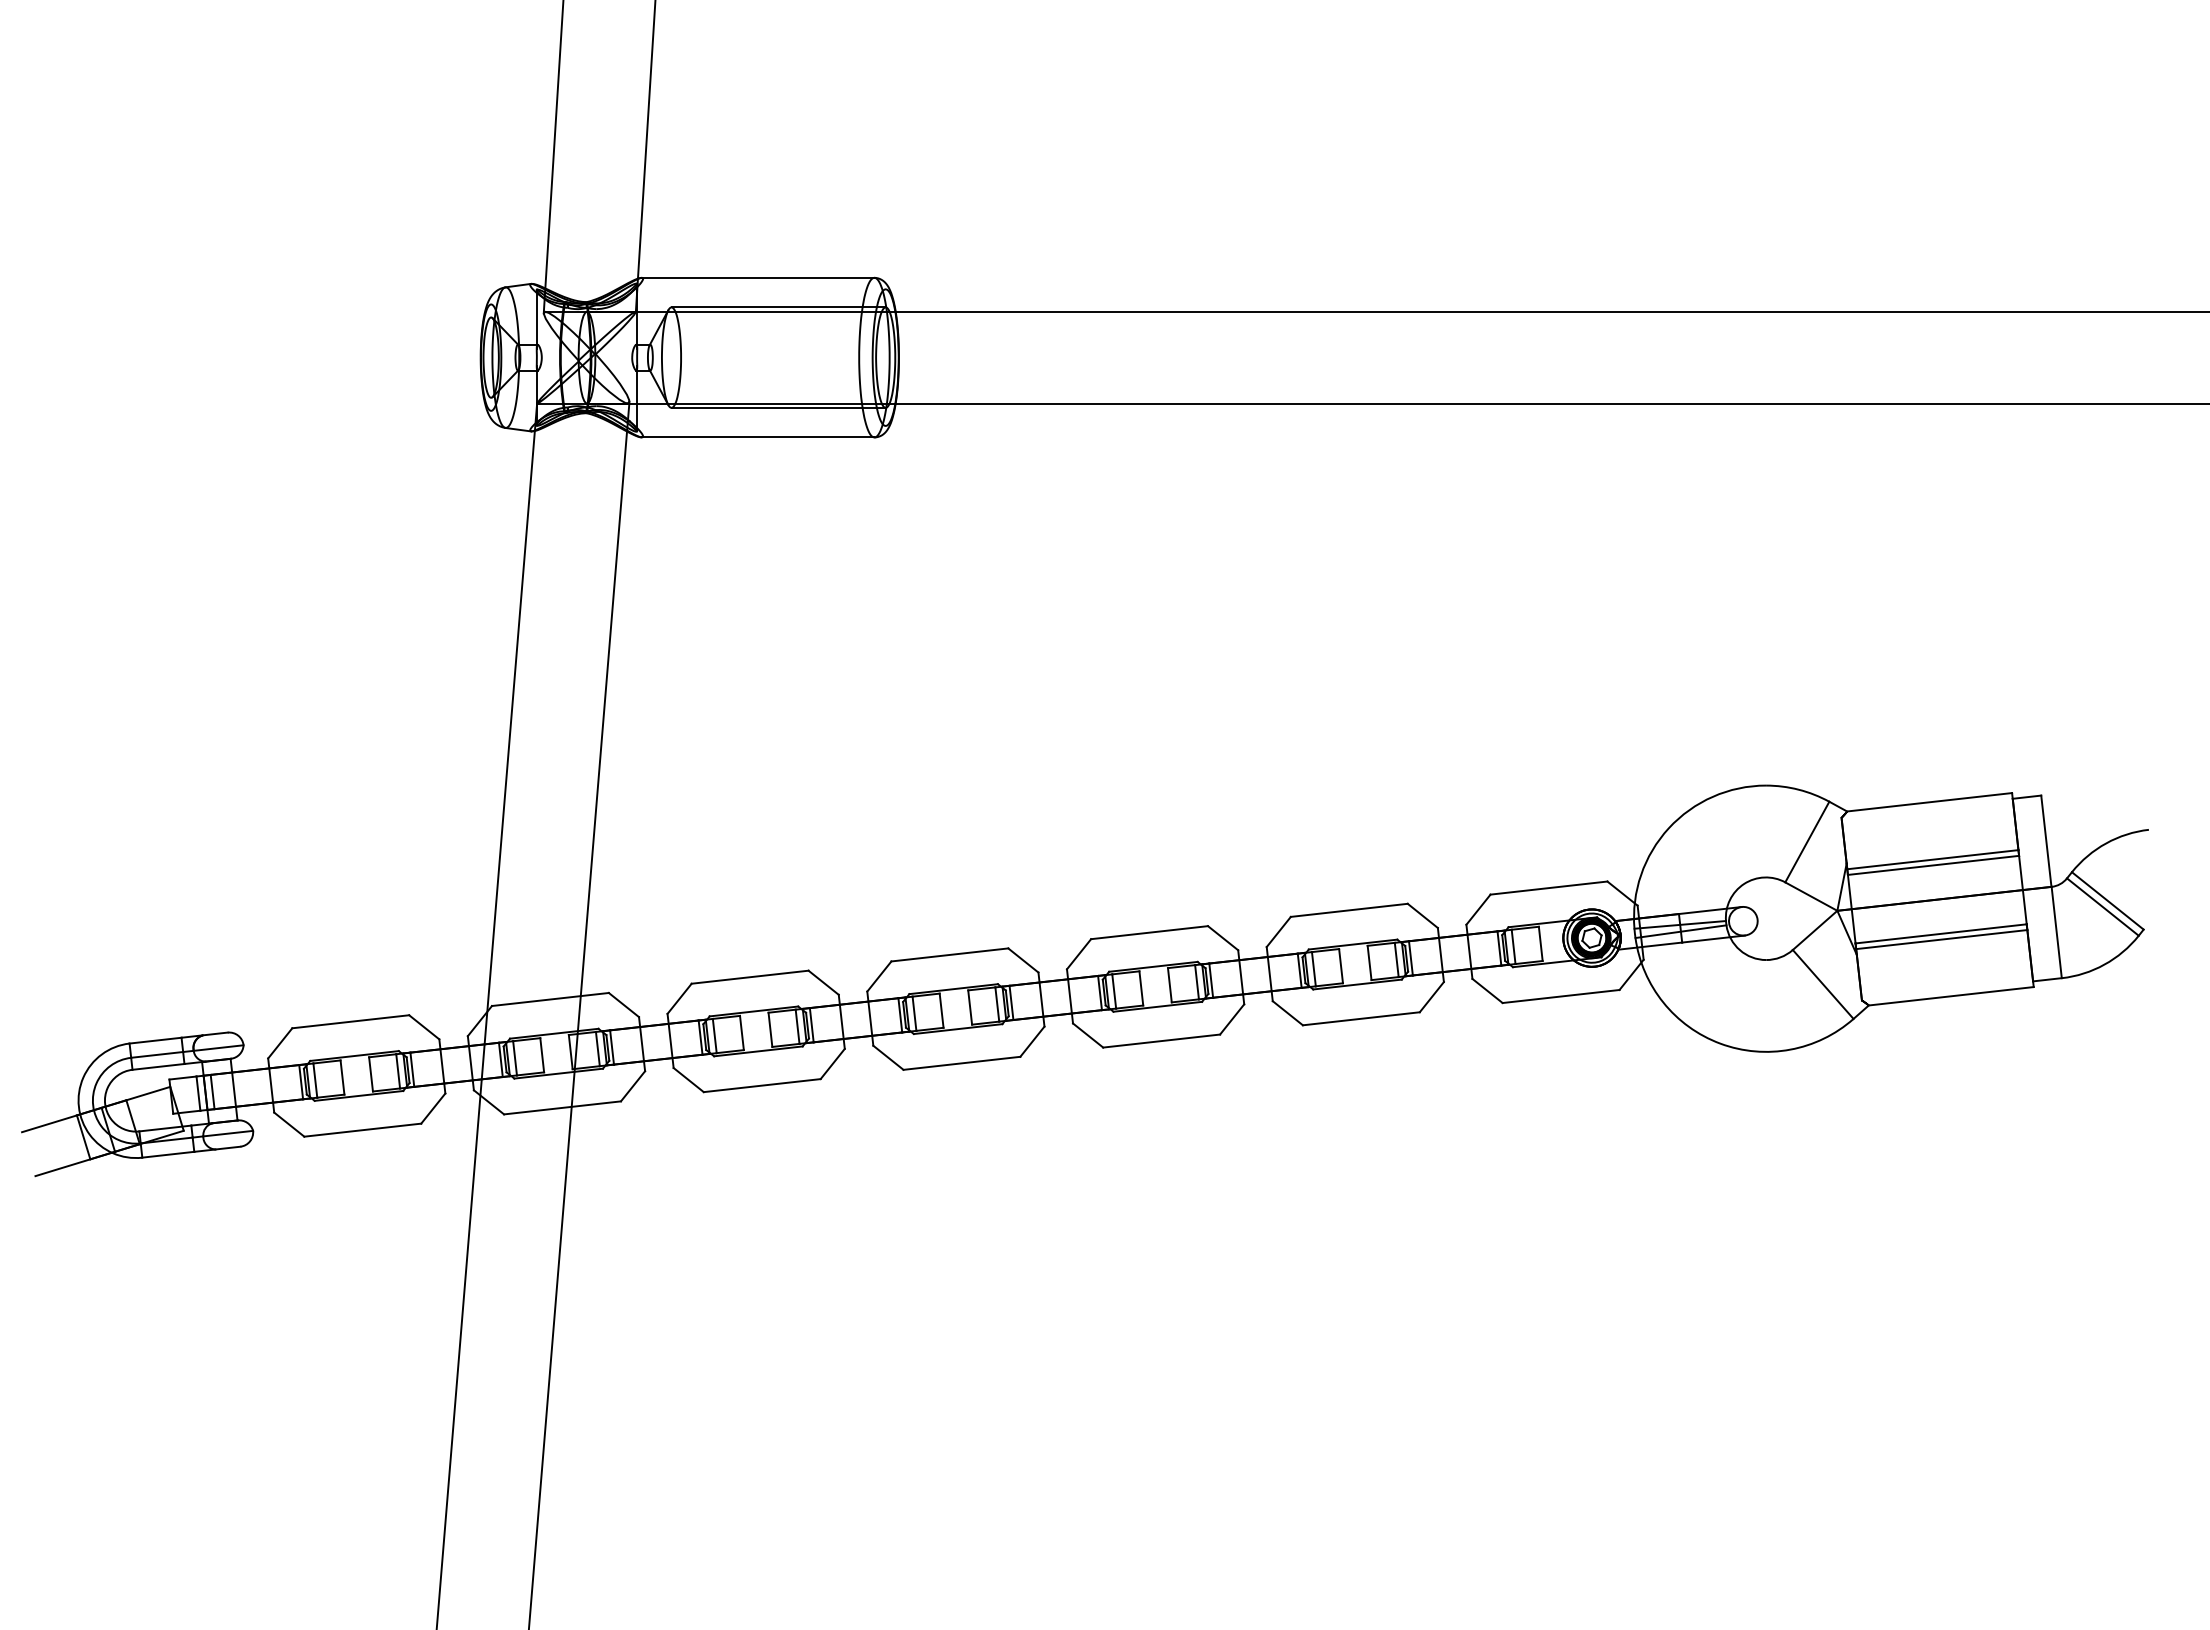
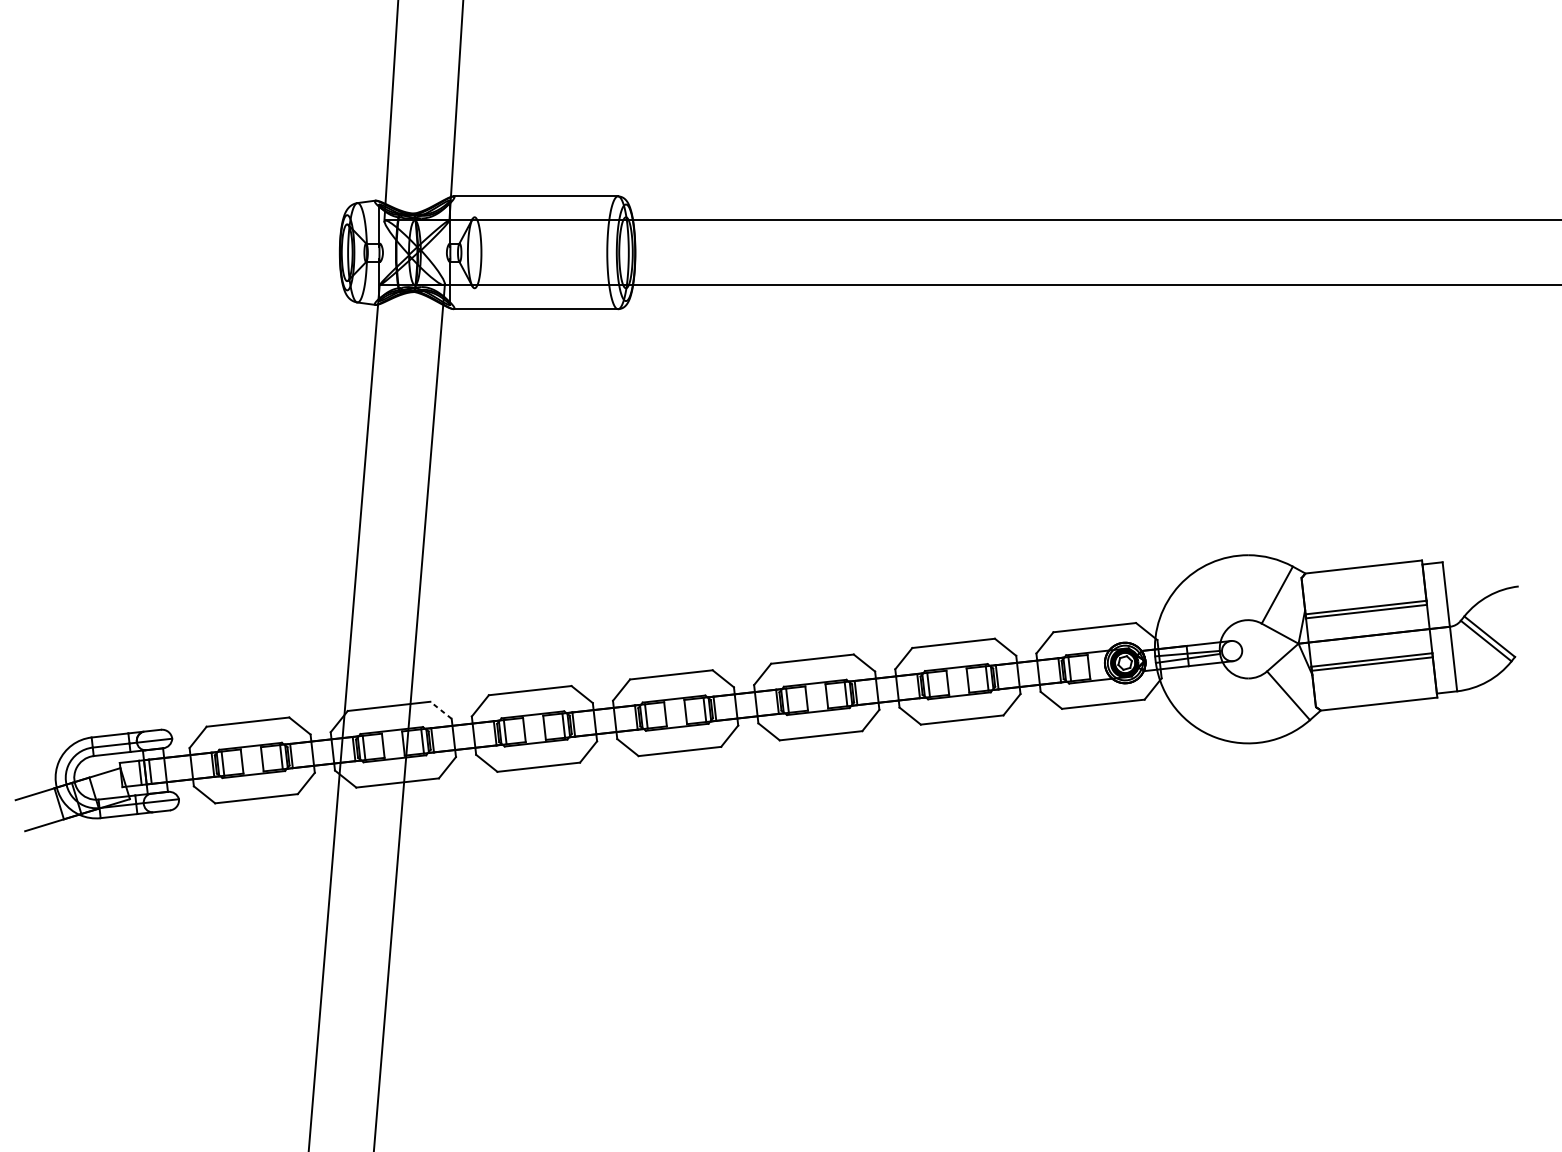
line: (778, 307) -> (550, 217), removed
line: (778, 407) -> (550, 288), removed
line: (623, 1004) -> (440, 709), solid -> dashed

